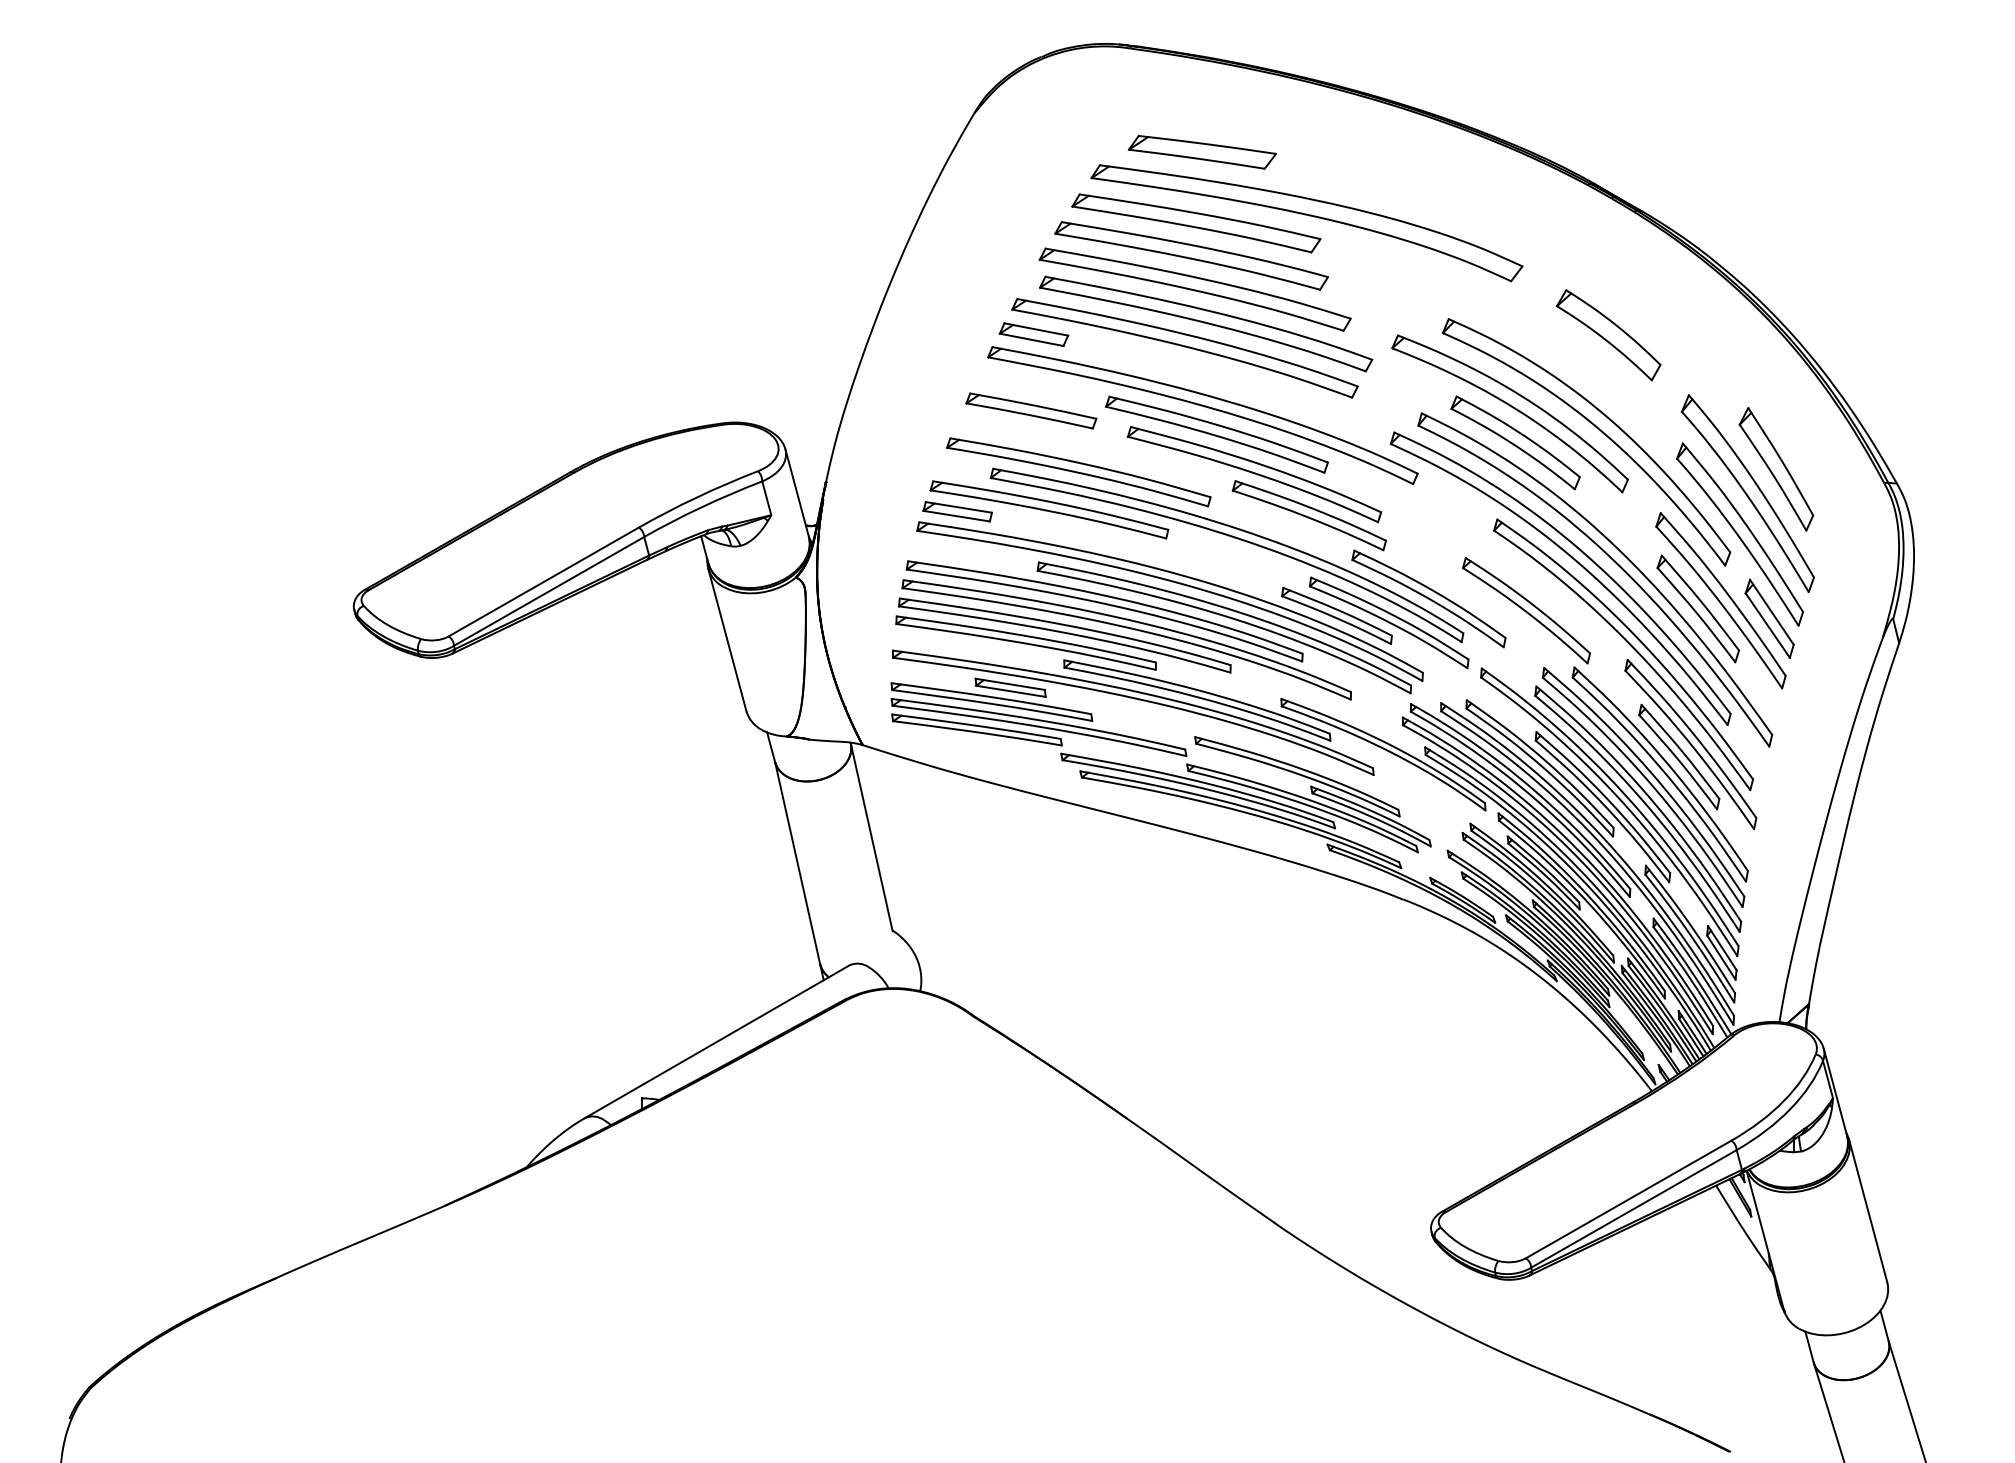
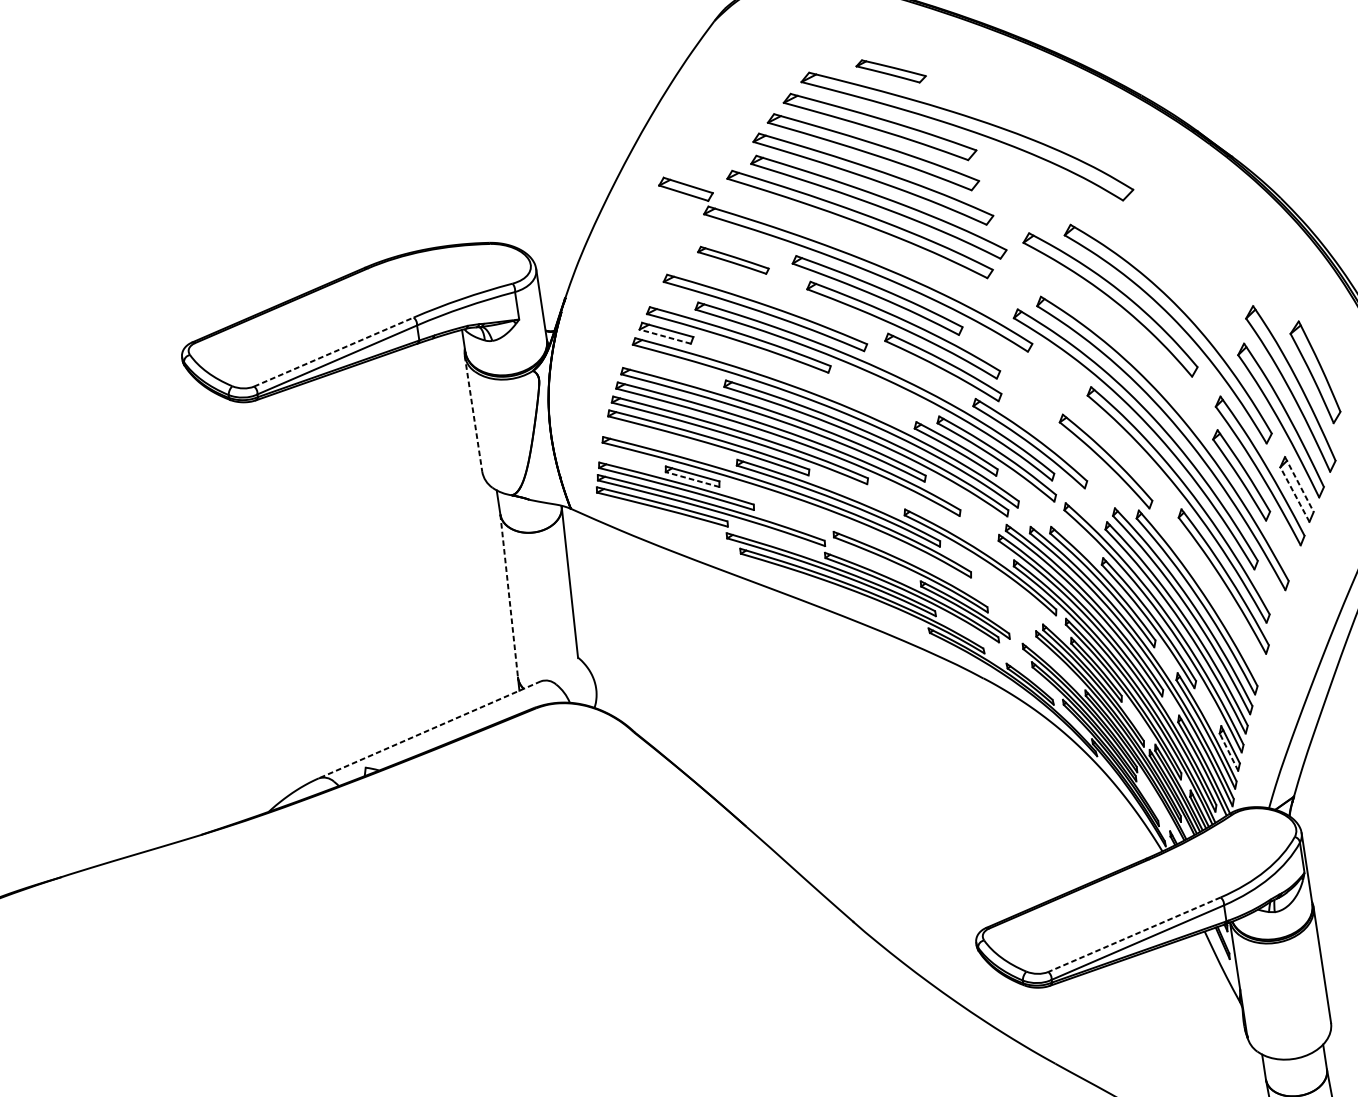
part: (1202, 151) -> (891, 70), size x0.6
part: (1033, 334) -> (685, 189), moved
part: (1608, 335) -> (1195, 251), removed
part: (1031, 410) -> (733, 259), size x0.7
part: (1515, 442) -> (1112, 328), removed
line: (956, 516) -> (665, 336), solid -> dashed
line: (543, 582) -> (333, 352), solid -> dashed
line: (1772, 612) -> (1299, 484), solid -> dashed
line: (1767, 625) -> (1294, 494), solid -> dashed
line: (727, 640) -> (473, 414), solid -> dashed
line: (1010, 691) -> (692, 479), solid -> dashed
part: (1679, 756) -> (1213, 590), removed
line: (797, 863) -> (509, 596), solid -> dashed
line: (1721, 957) -> (1229, 752), solid -> dashed
line: (717, 1041) -> (430, 729), solid -> dashed
line: (1628, 1199) -> (1134, 934), solid -> dashed

